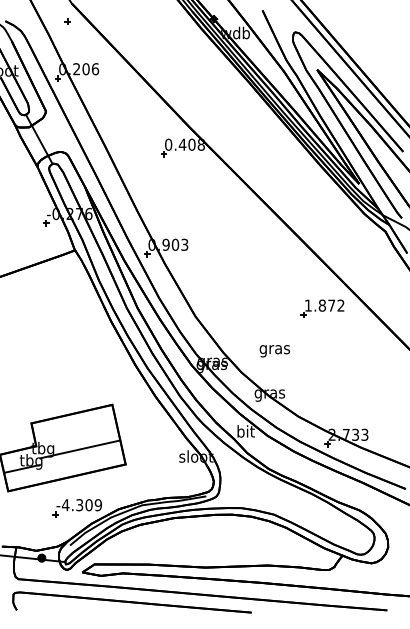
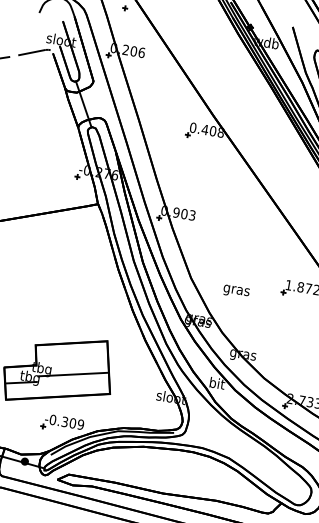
text: (274, 351) -> (236, 291), moved
text: (65, 505) -> (52, 420), -4.309 -> -0.309

